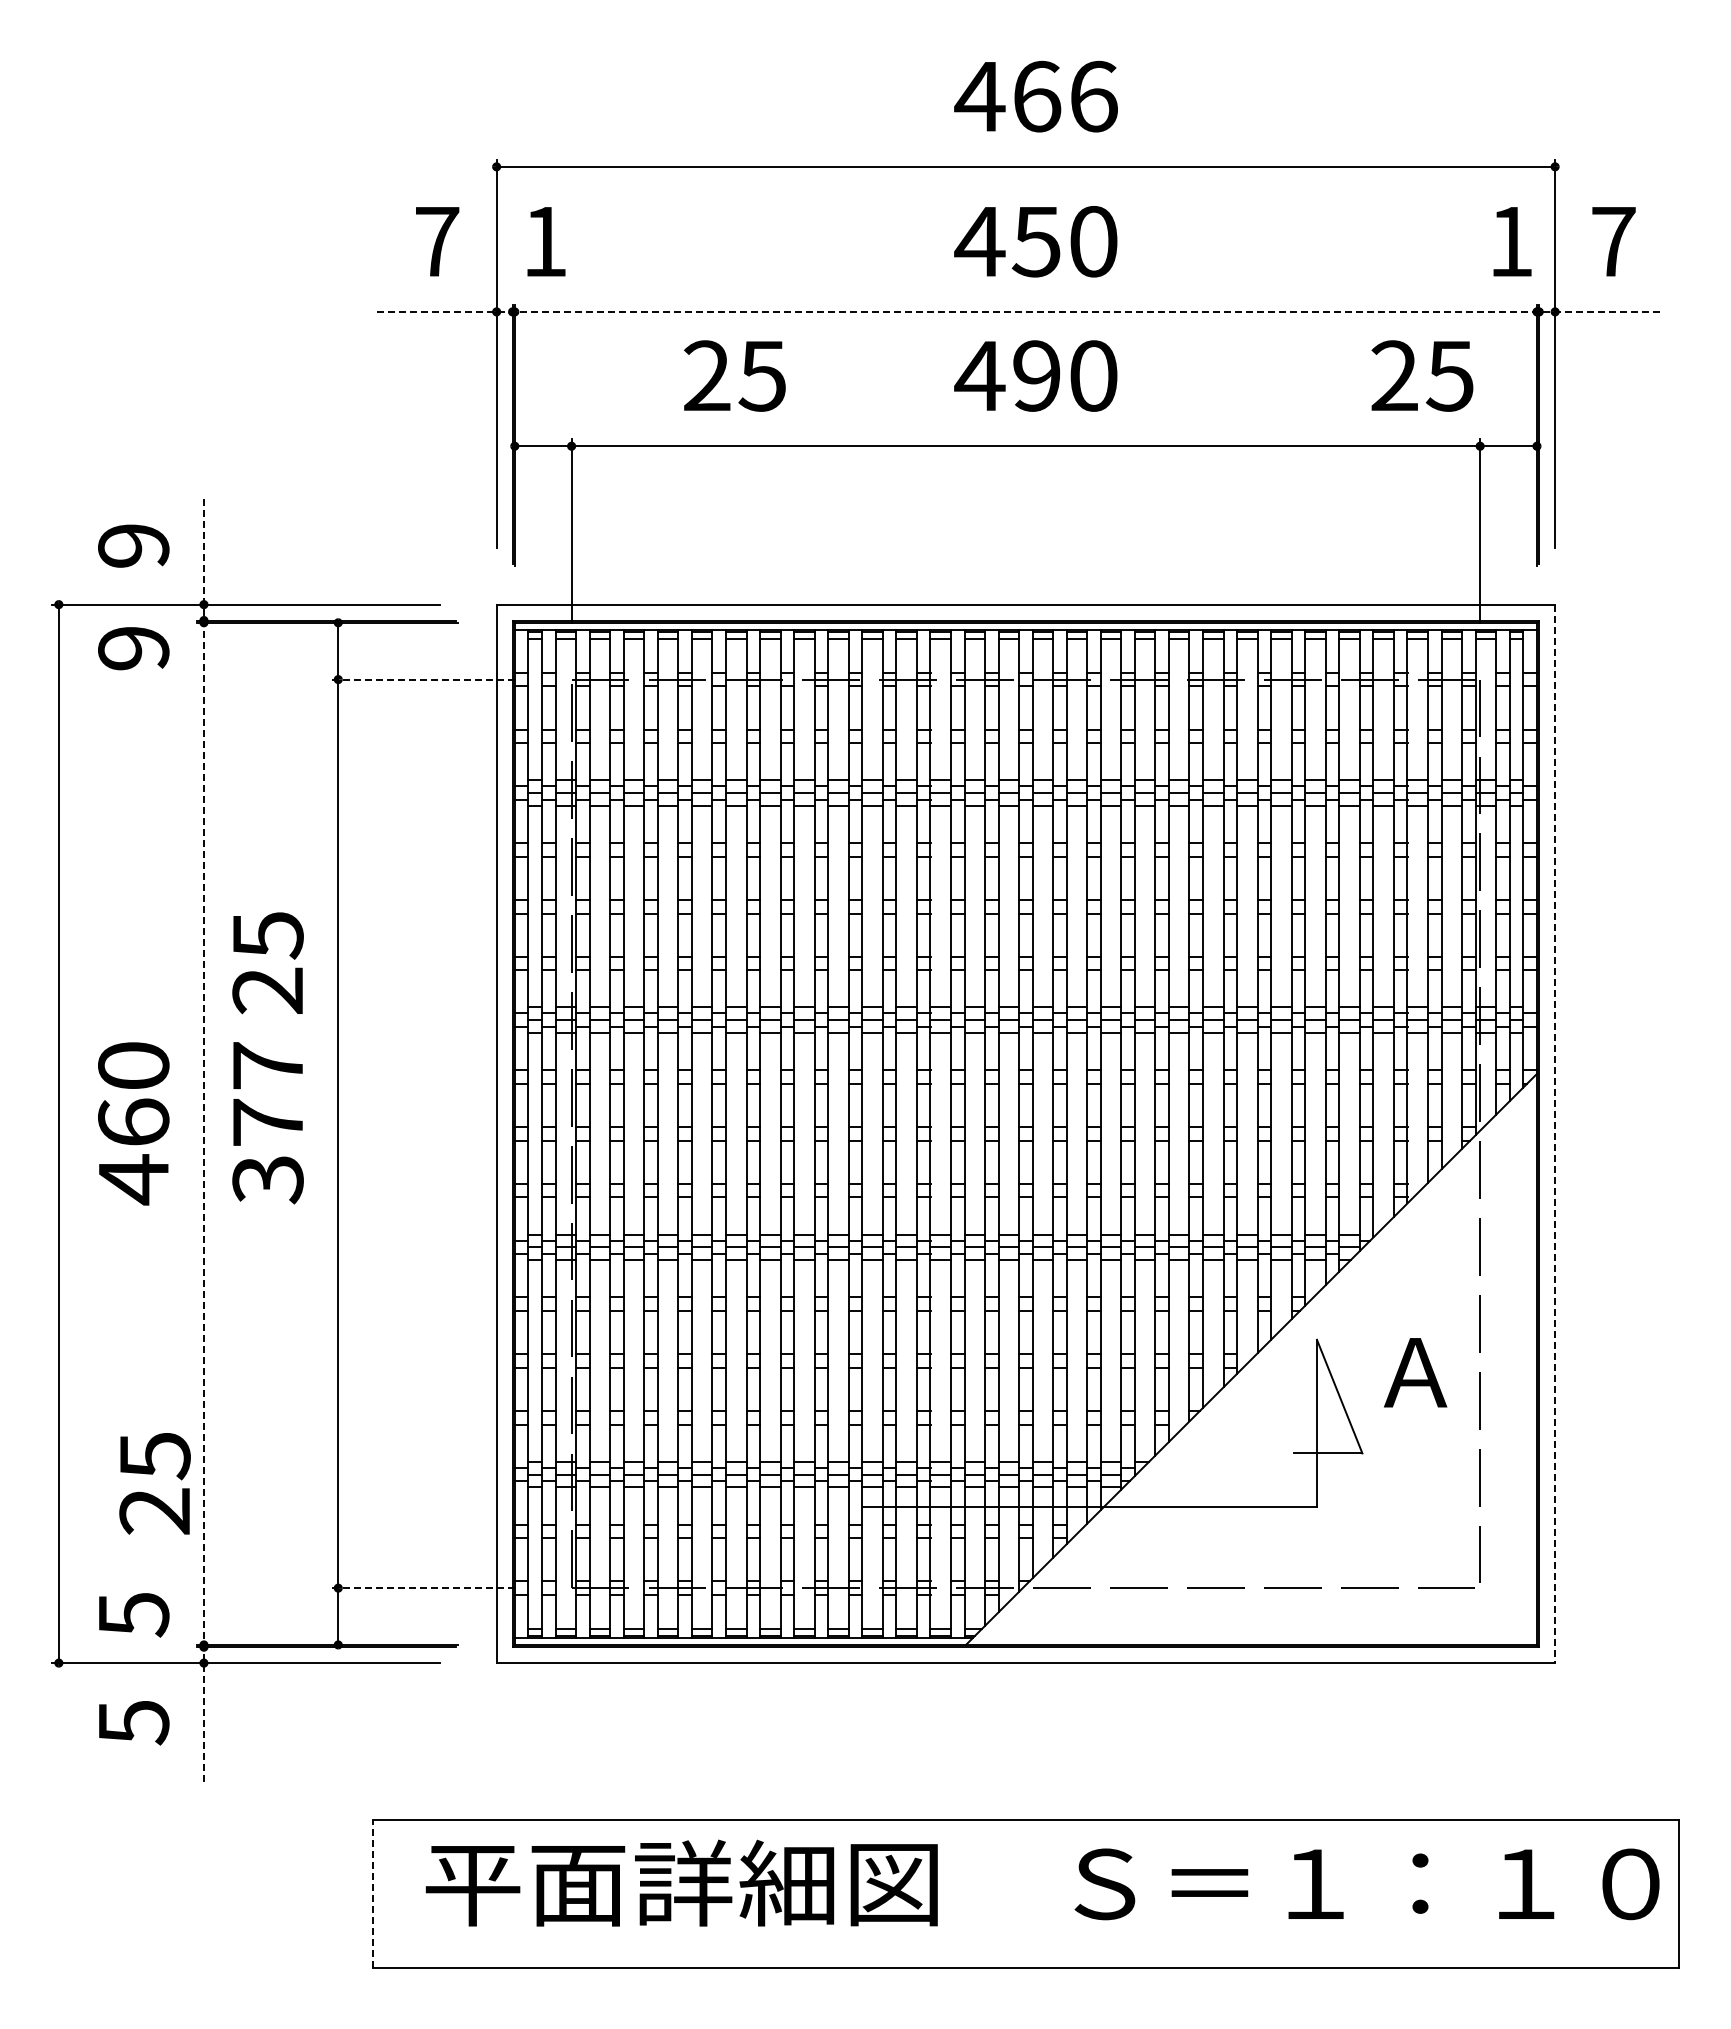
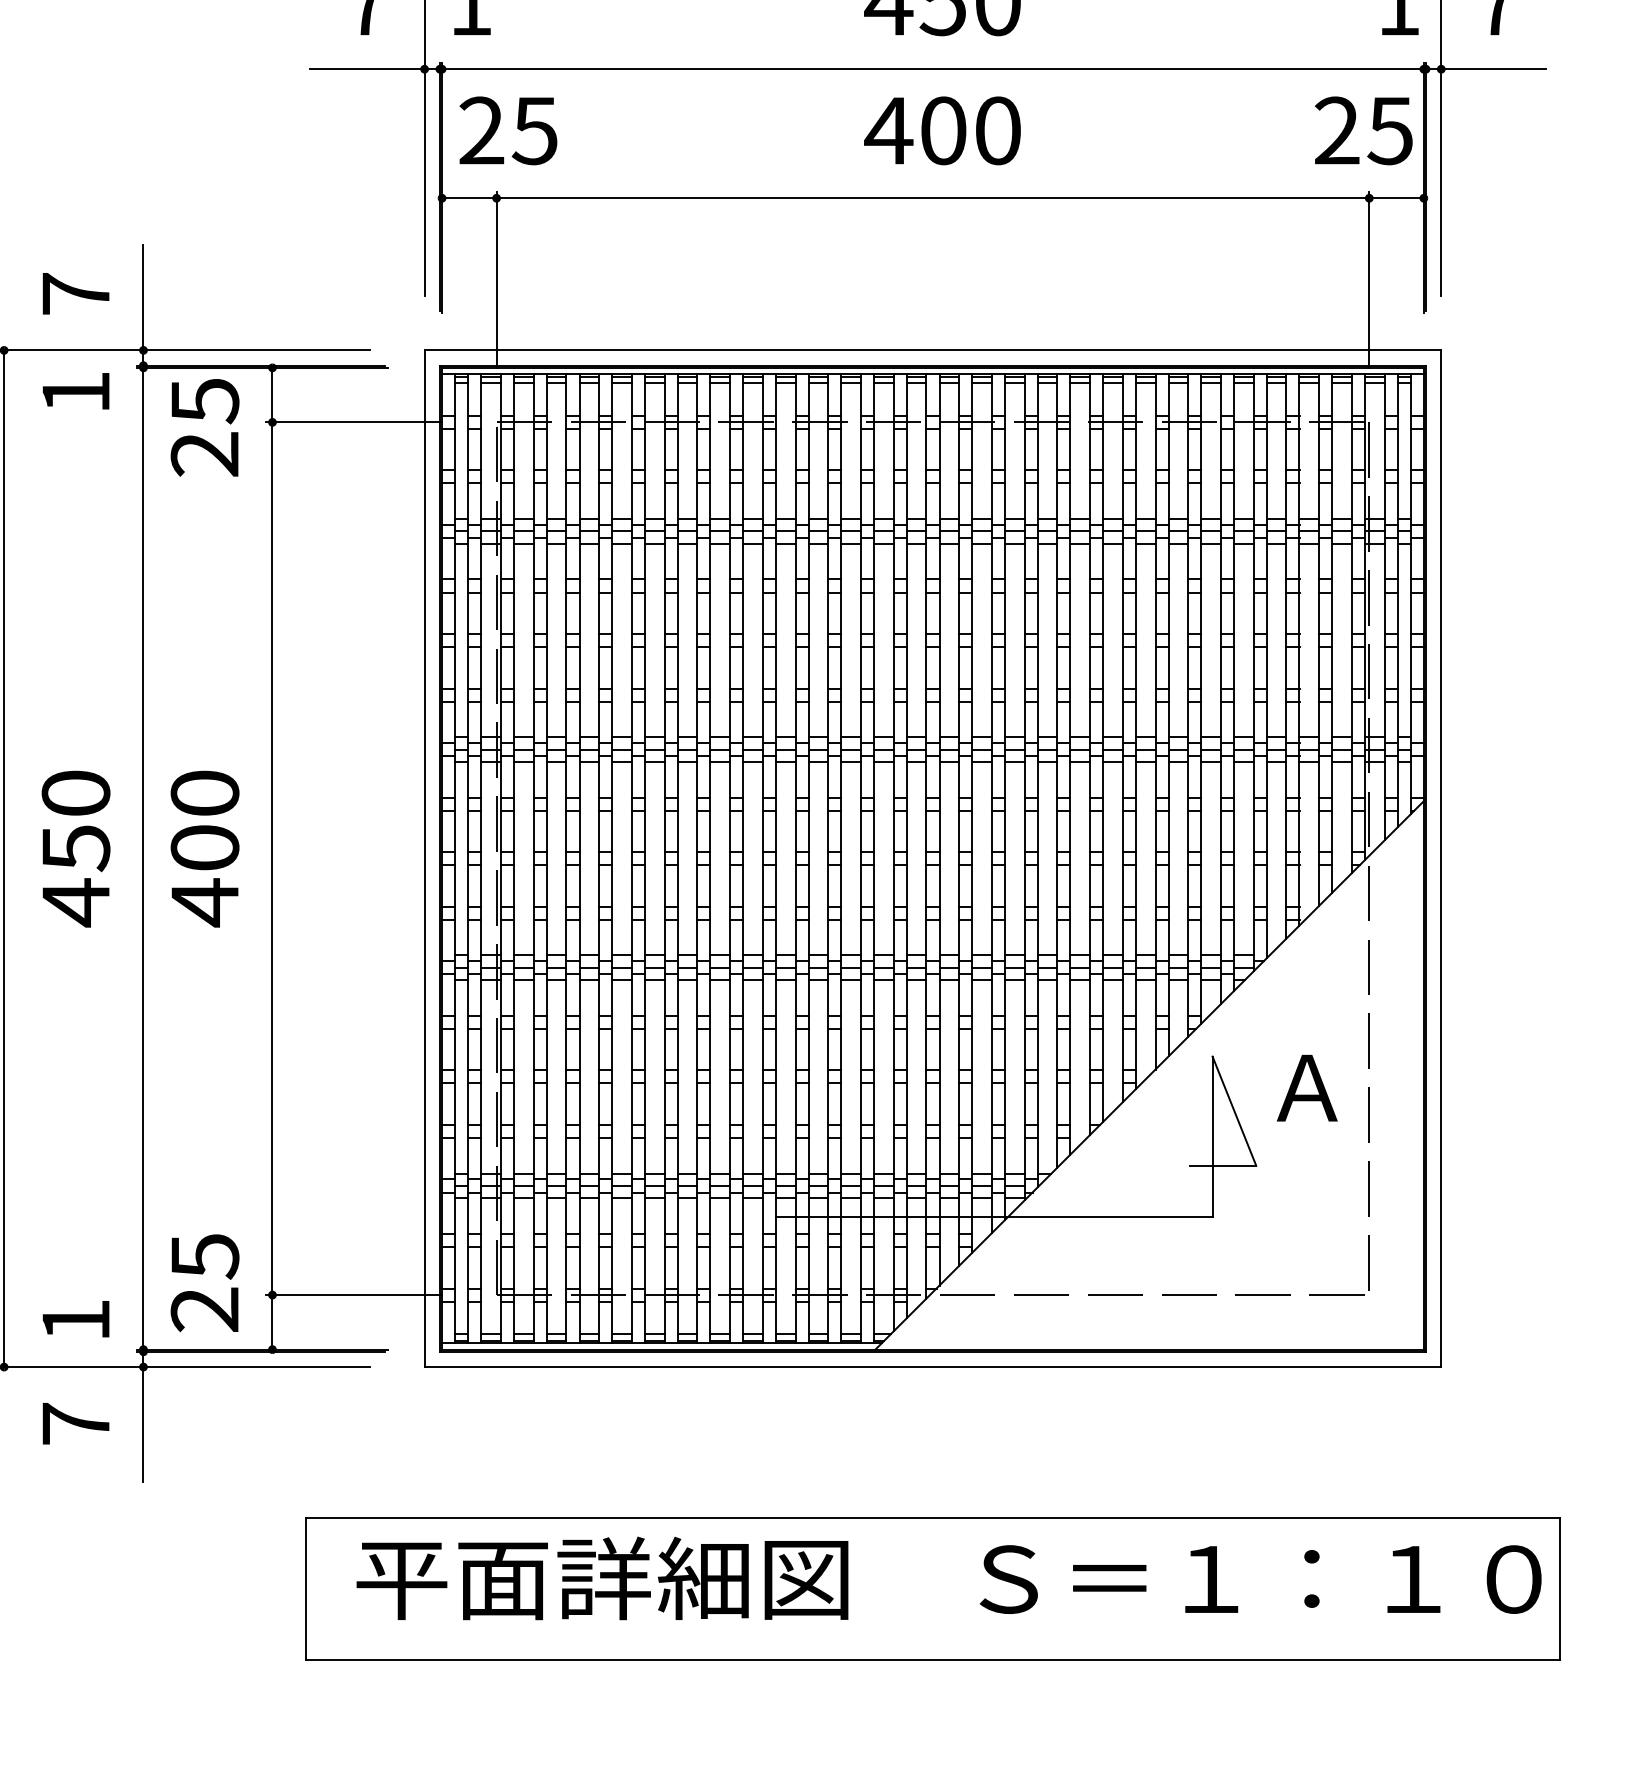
line: (1021, 311) -> (928, 68), dashed -> solid
text: (734, 375) -> (508, 130), moved
text: (1036, 375) -> (943, 130), 490 -> 400
text: (1422, 375) -> (1363, 130), moved
text: (133, 545) -> (75, 293), 9 -> 7
text: (133, 648) -> (75, 392), 9 -> 1
line: (423, 679) -> (354, 422), dashed -> solid
text: (267, 963) -> (204, 428), moved
text: (133, 1122) -> (75, 847), 460 -> 450
text: (267, 1123) -> (204, 848), 377 -> 400
line: (1555, 1134) -> (1441, 859), dashed -> solid
line: (203, 1138) -> (143, 863), dashed -> solid
text: (154, 1483) -> (204, 1282), moved
line: (423, 1588) -> (354, 1295), dashed -> solid
text: (134, 1615) -> (76, 1321), 5 -> 1
text: (134, 1722) -> (76, 1424), 5 -> 7
line: (372, 1894) -> (305, 1589), dashed -> solid

